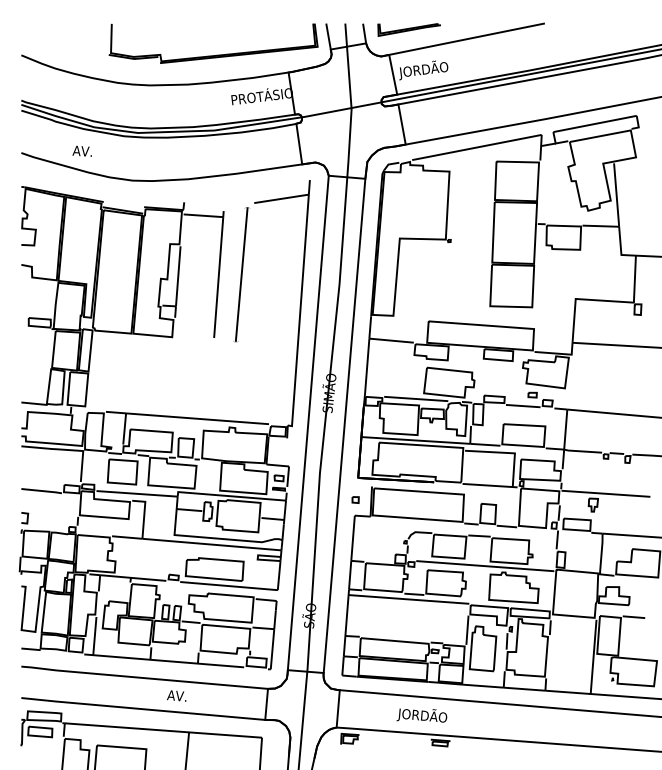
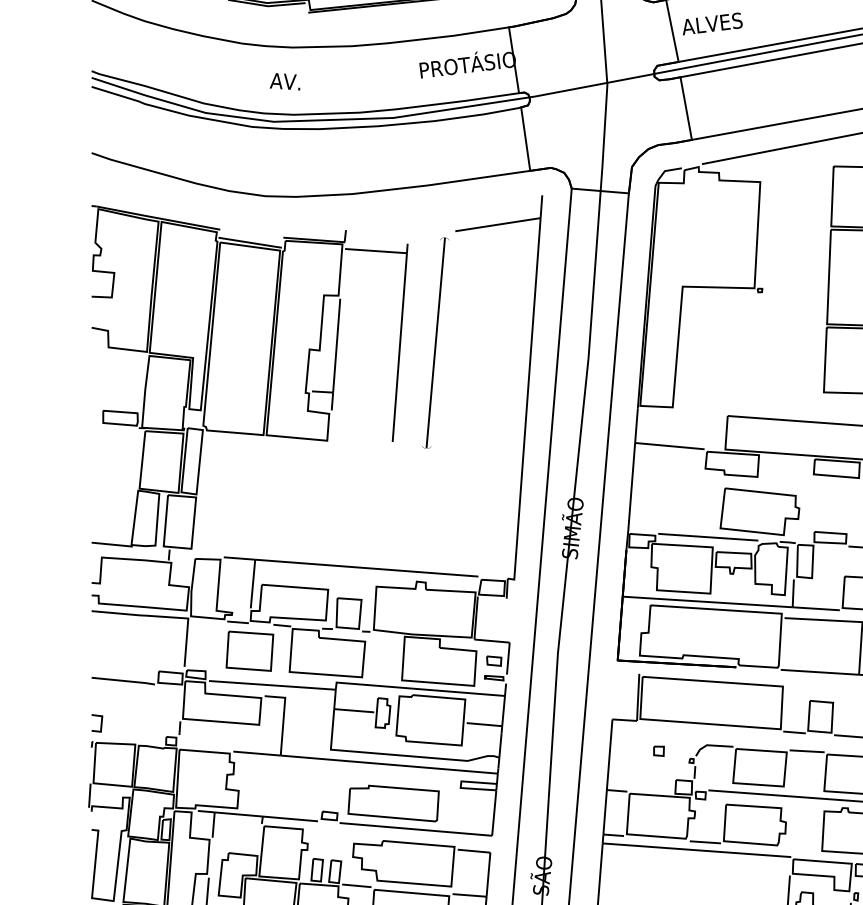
text: (423, 70) -> (719, 24), JORDÃO -> ALVES
text: (81, 151) -> (283, 82), moved
part: (355, 499) -> (658, 750), moved

